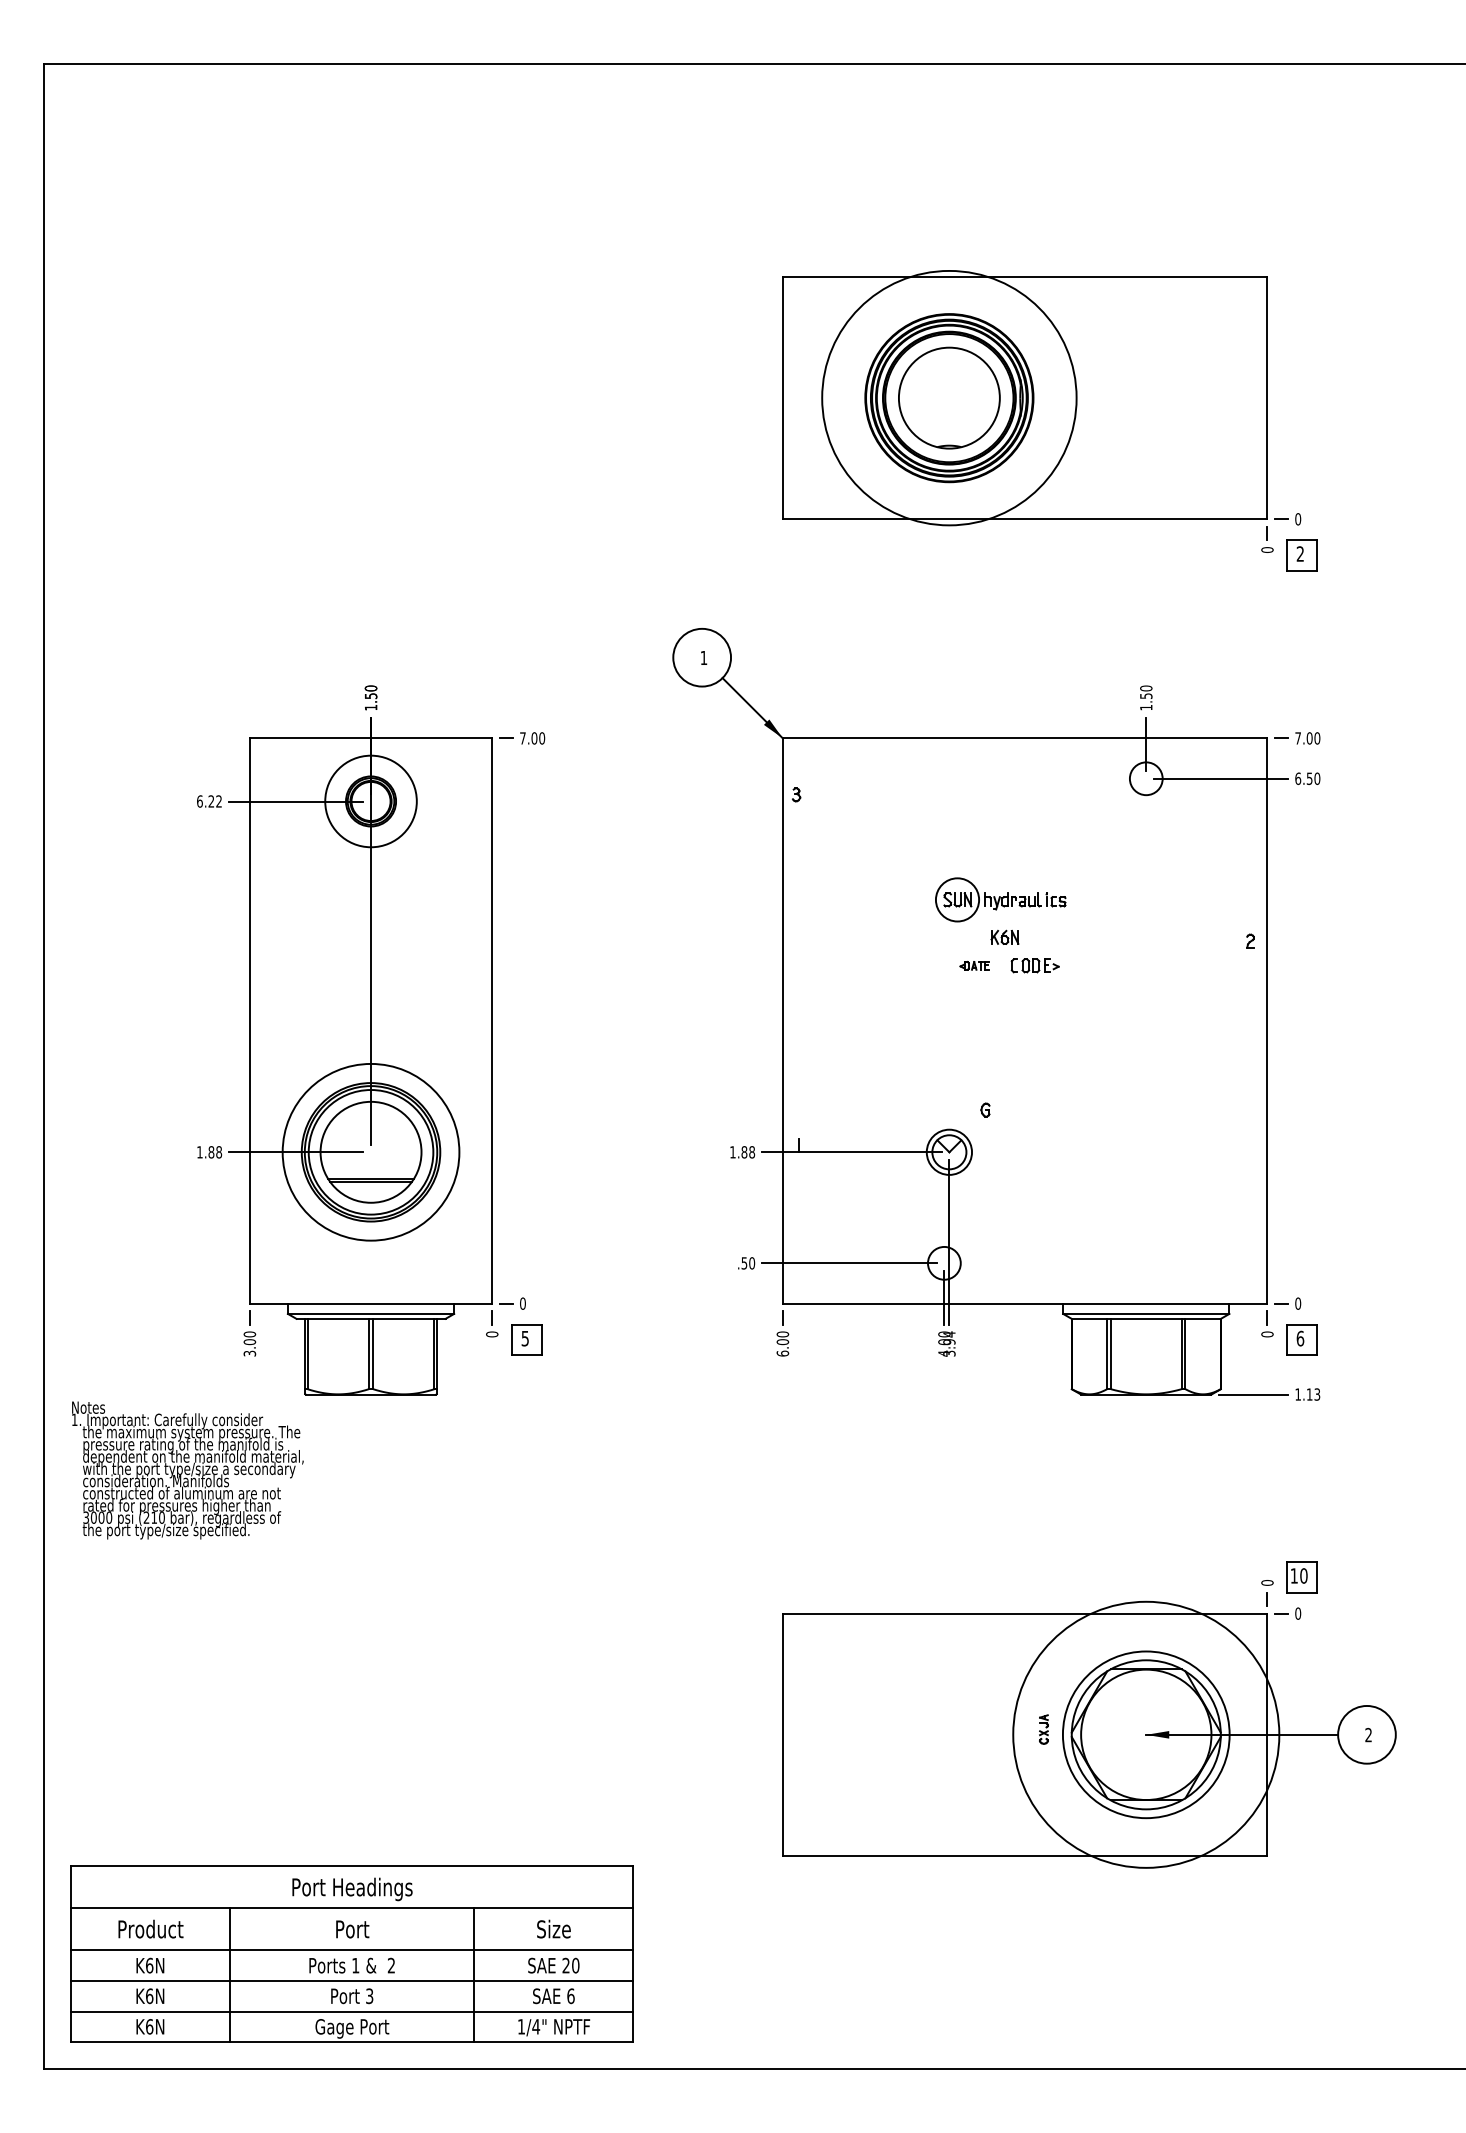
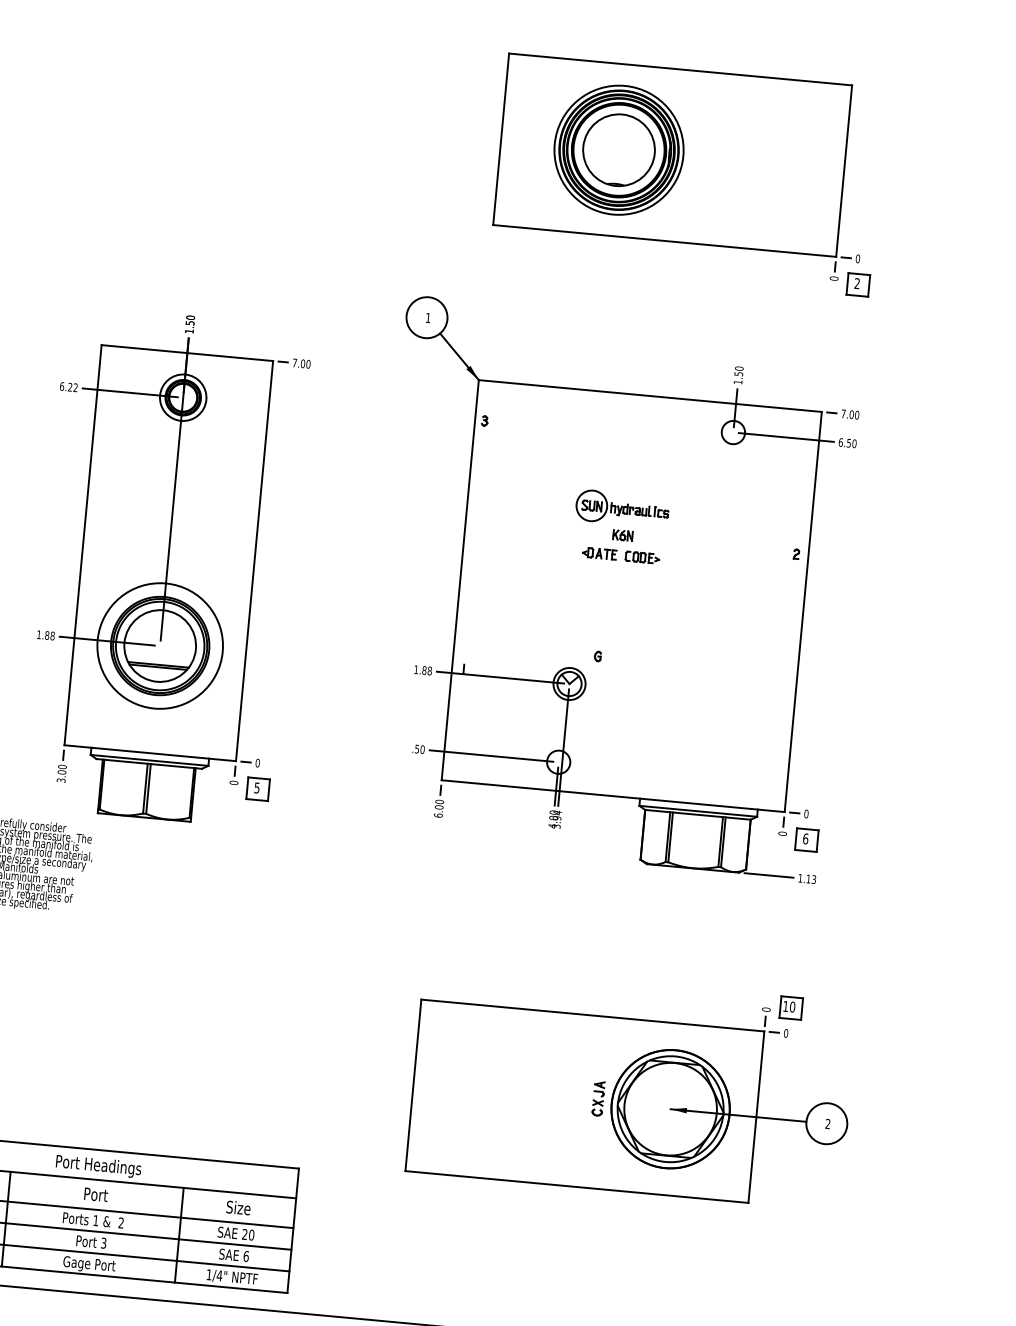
circle: (949, 398) -> (619, 150), size x0.71
circle: (370, 801) -> (182, 397), size x0.71
part: (974, 965) -> (599, 553), size x1.67
part: (1043, 1729) -> (598, 1098), size x1.67
circle: (1146, 1734) -> (670, 1109), size x0.62

